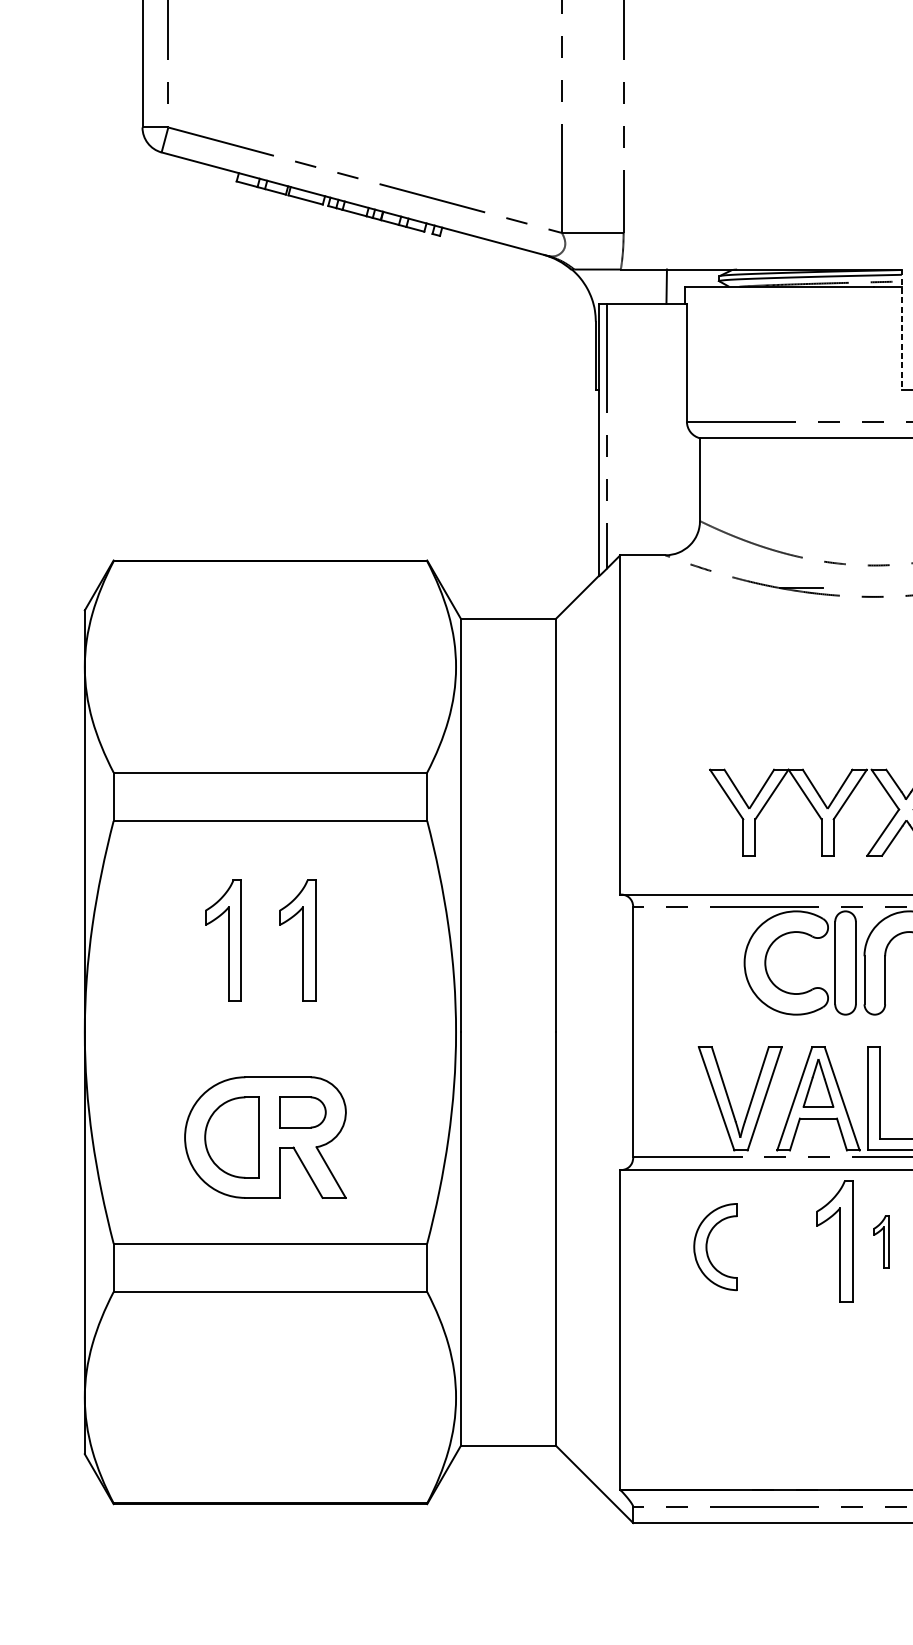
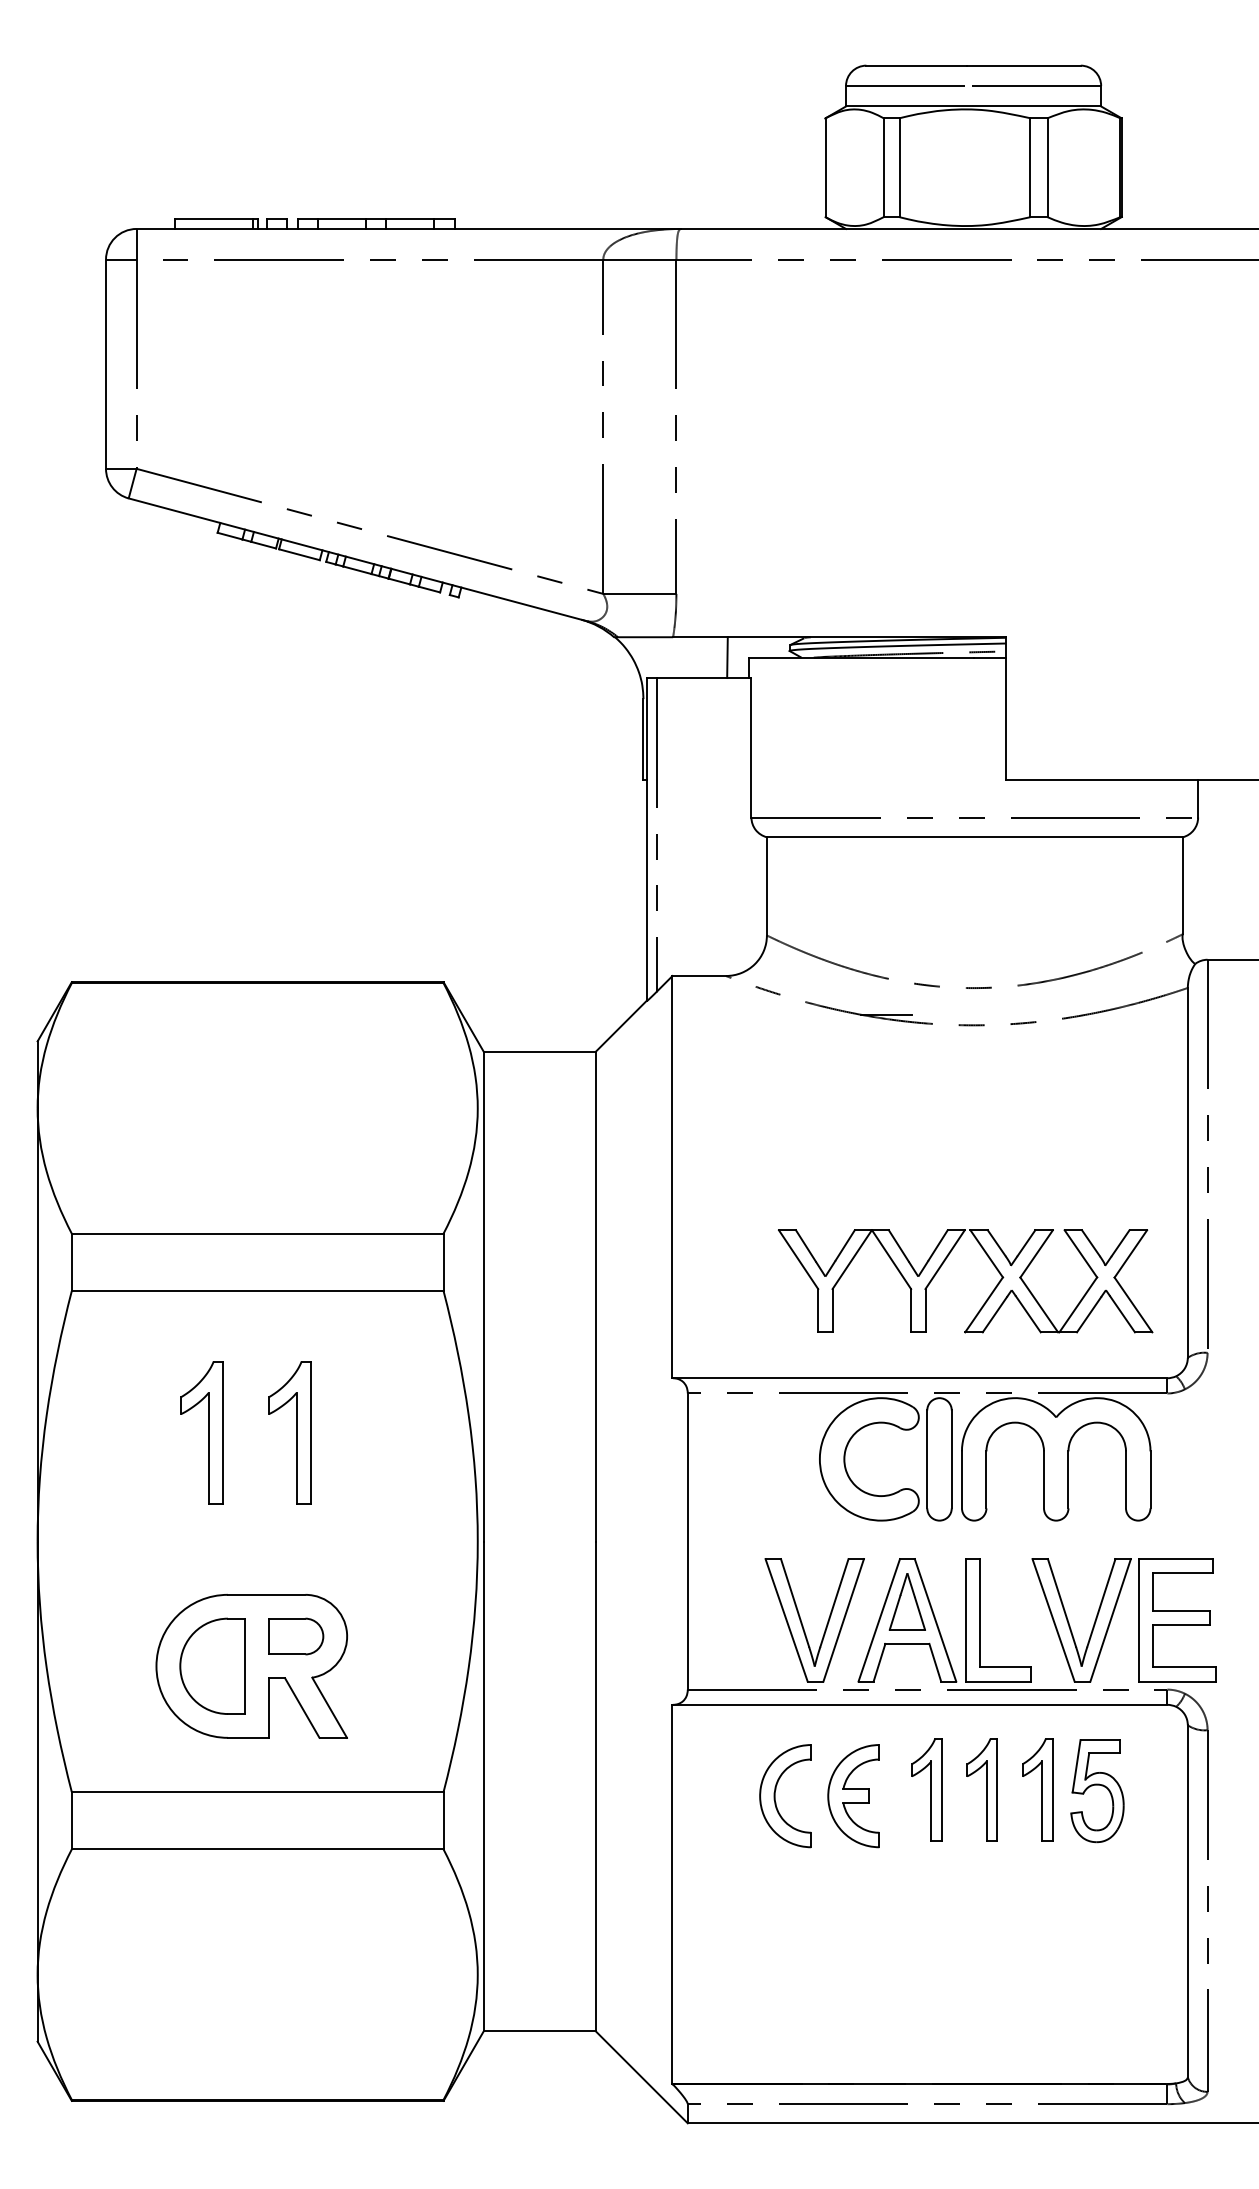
line: (902, 330) -> (1006, 709), dashed -> solid
part: (834, 1241) -> (926, 1789), size x0.71
part: (880, 1241) -> (981, 1789), size x1.67
part: (773, 1247) -> (853, 1796), added

